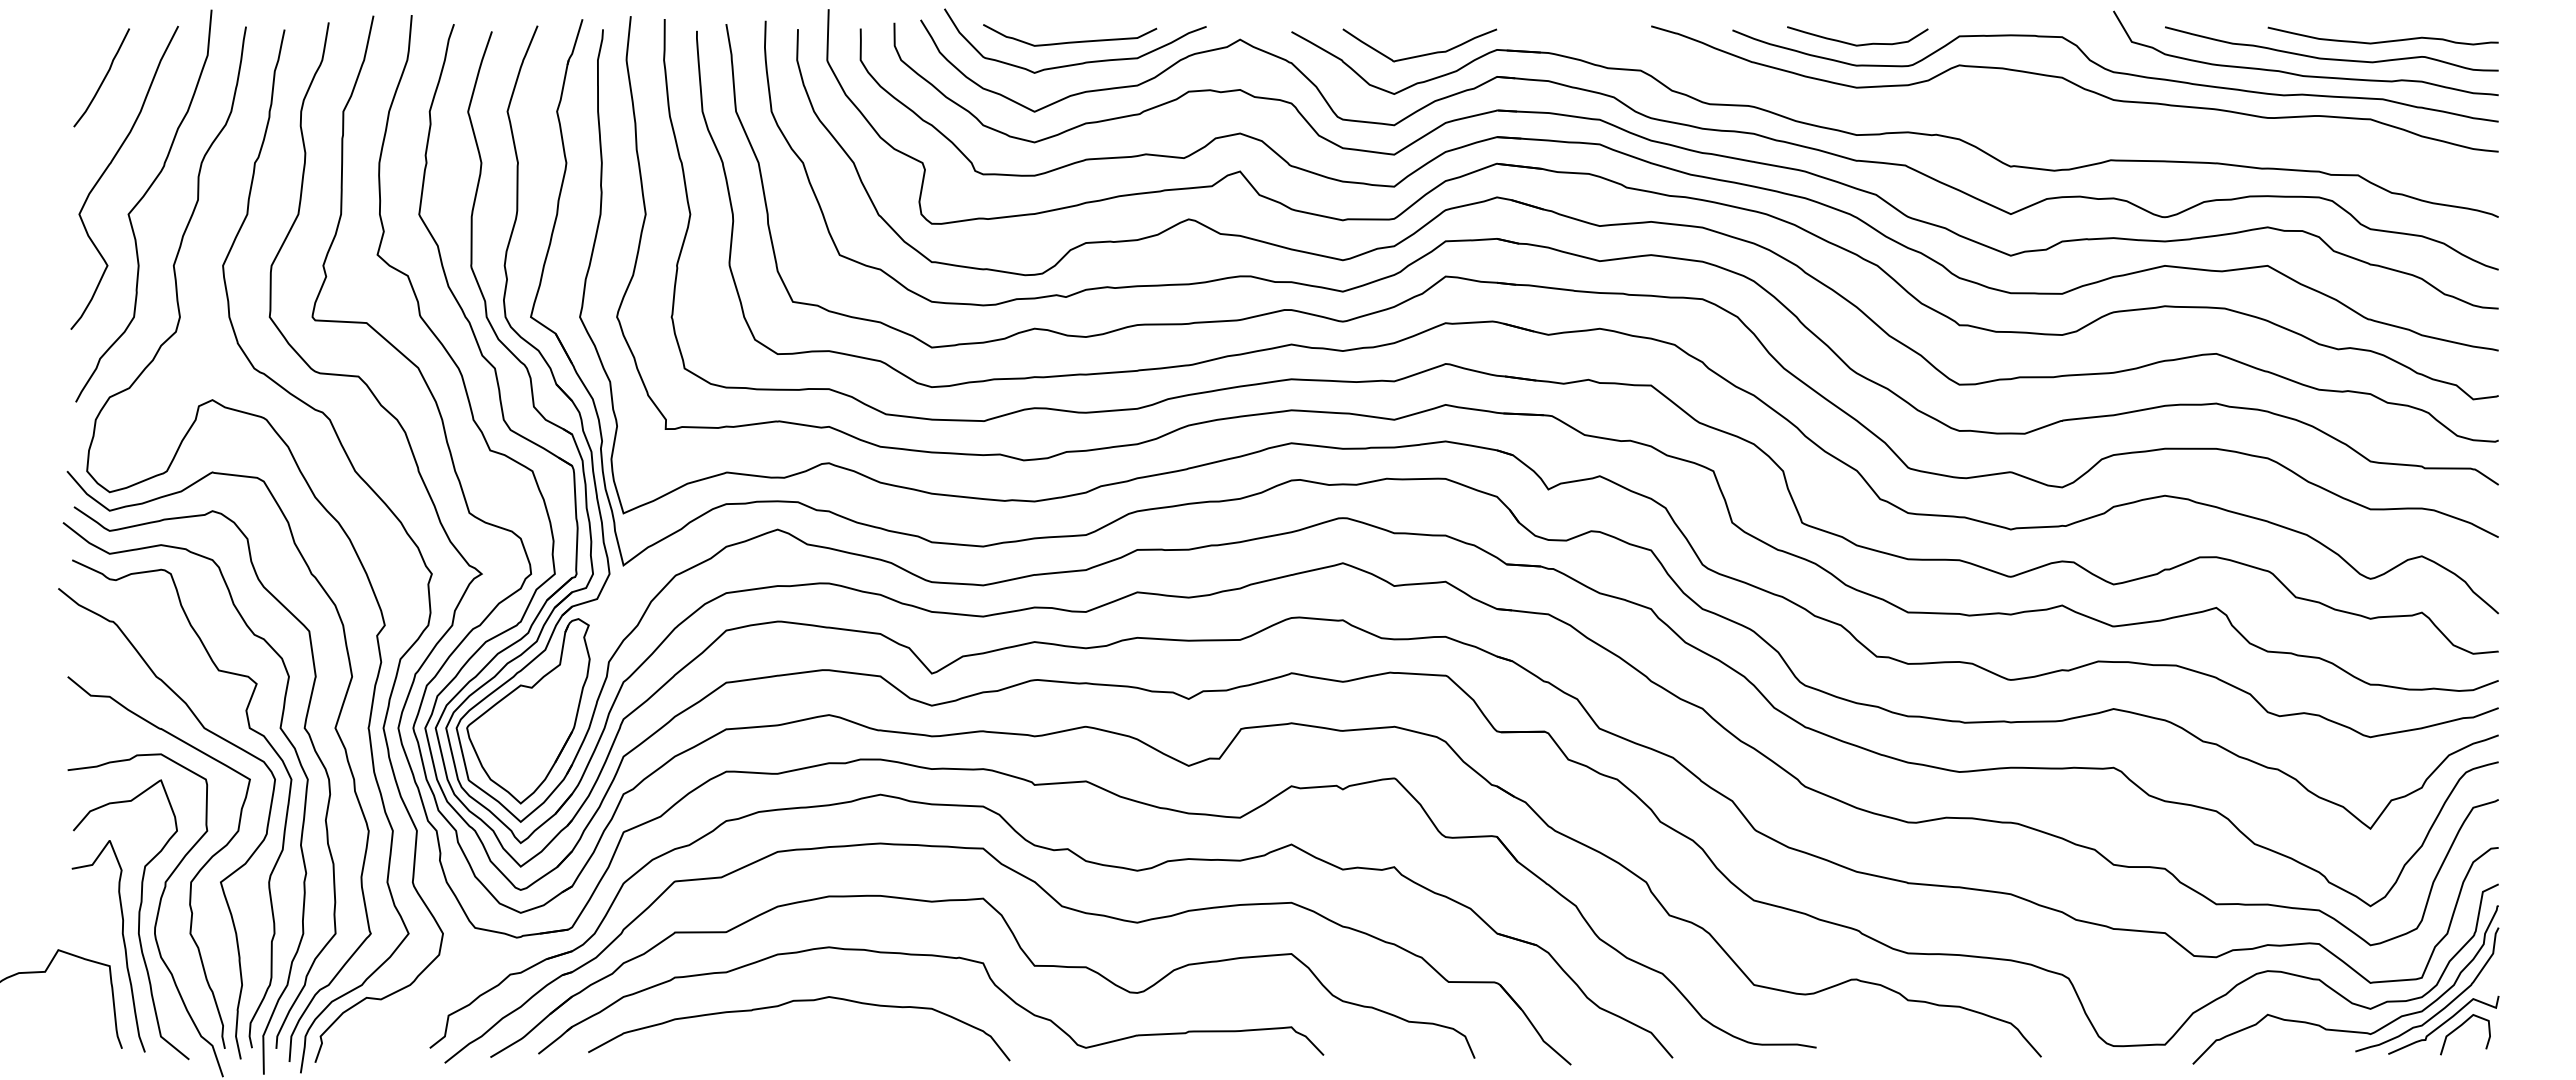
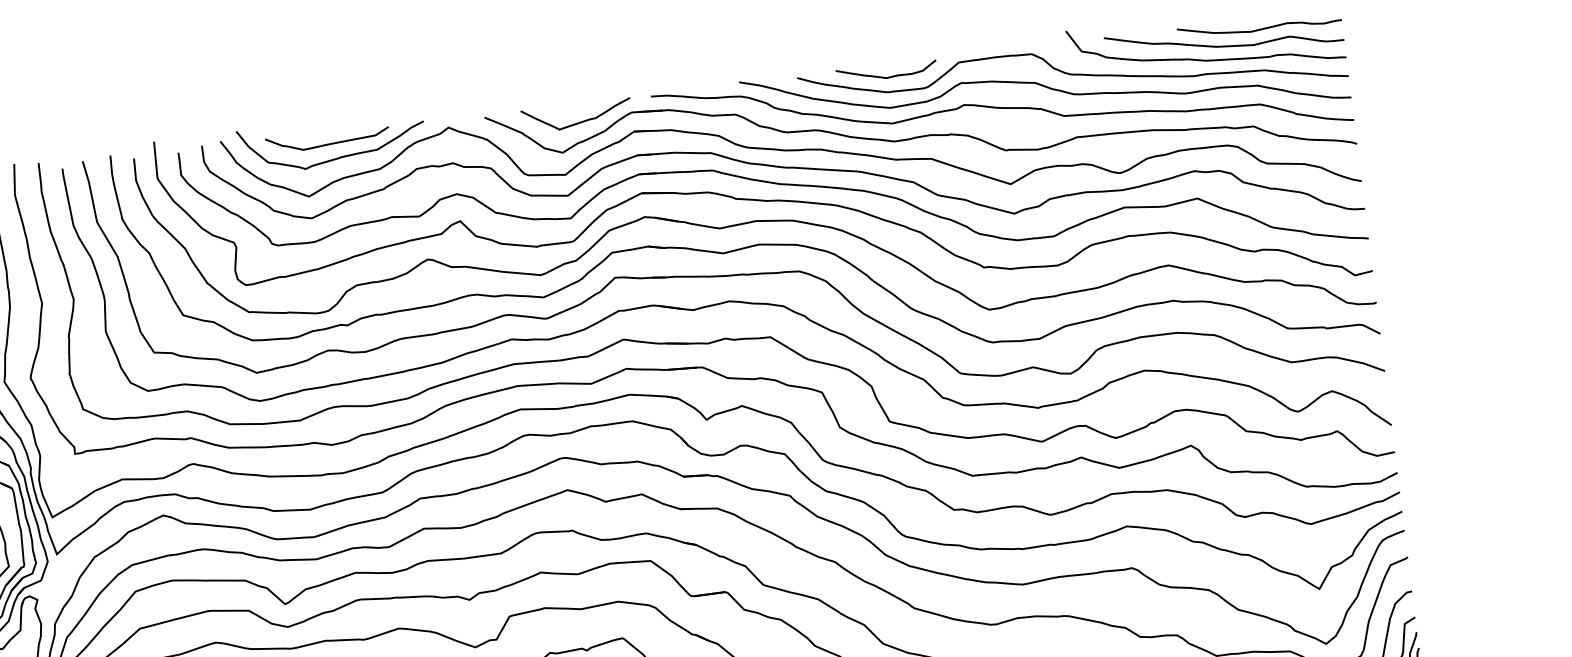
curve: (2012, 107) -> (1002, 108), added

